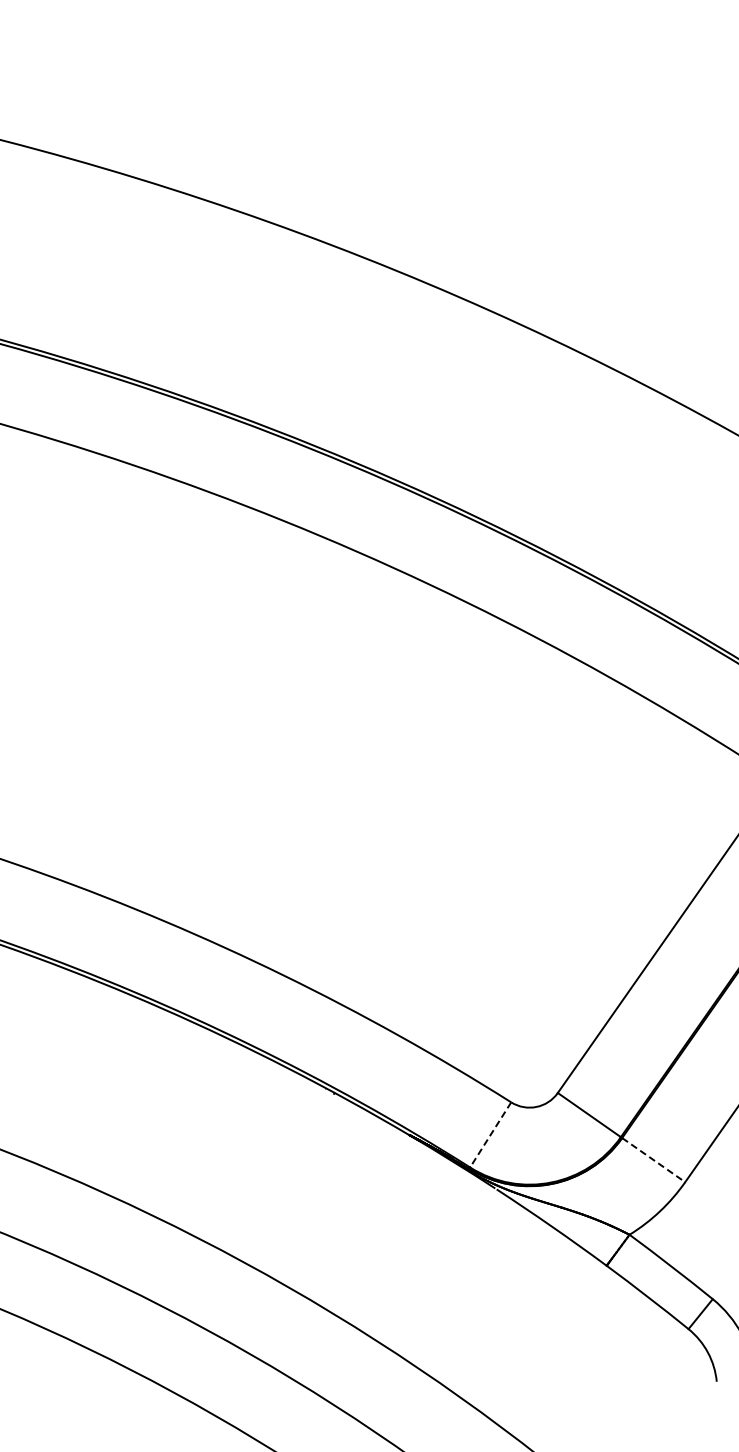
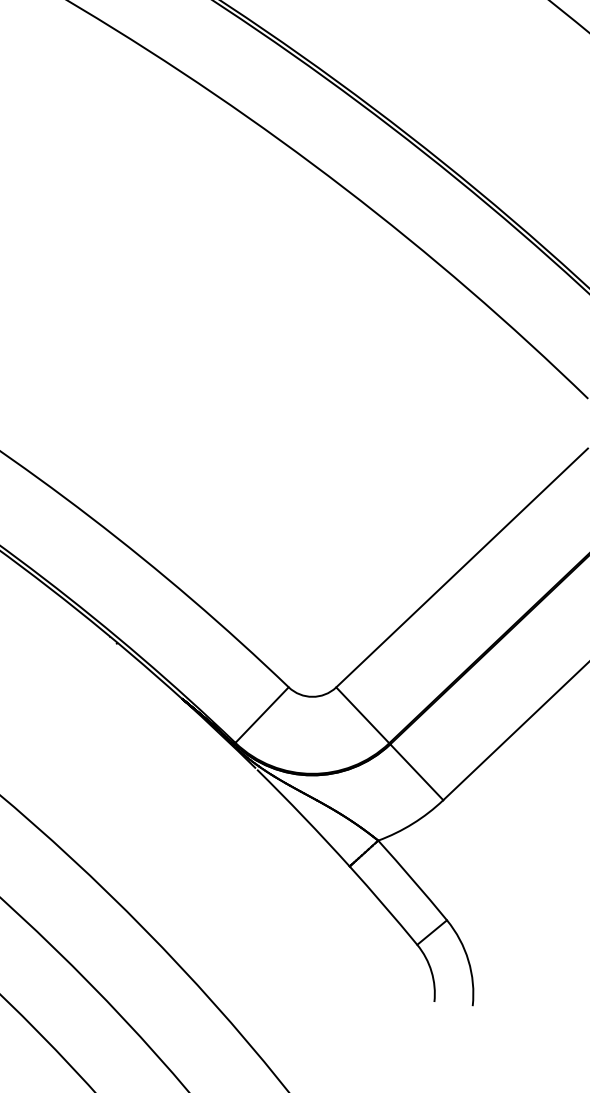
line: (490, 1135) -> (261, 715), dashed -> solid
line: (654, 1160) -> (417, 772), dashed -> solid

